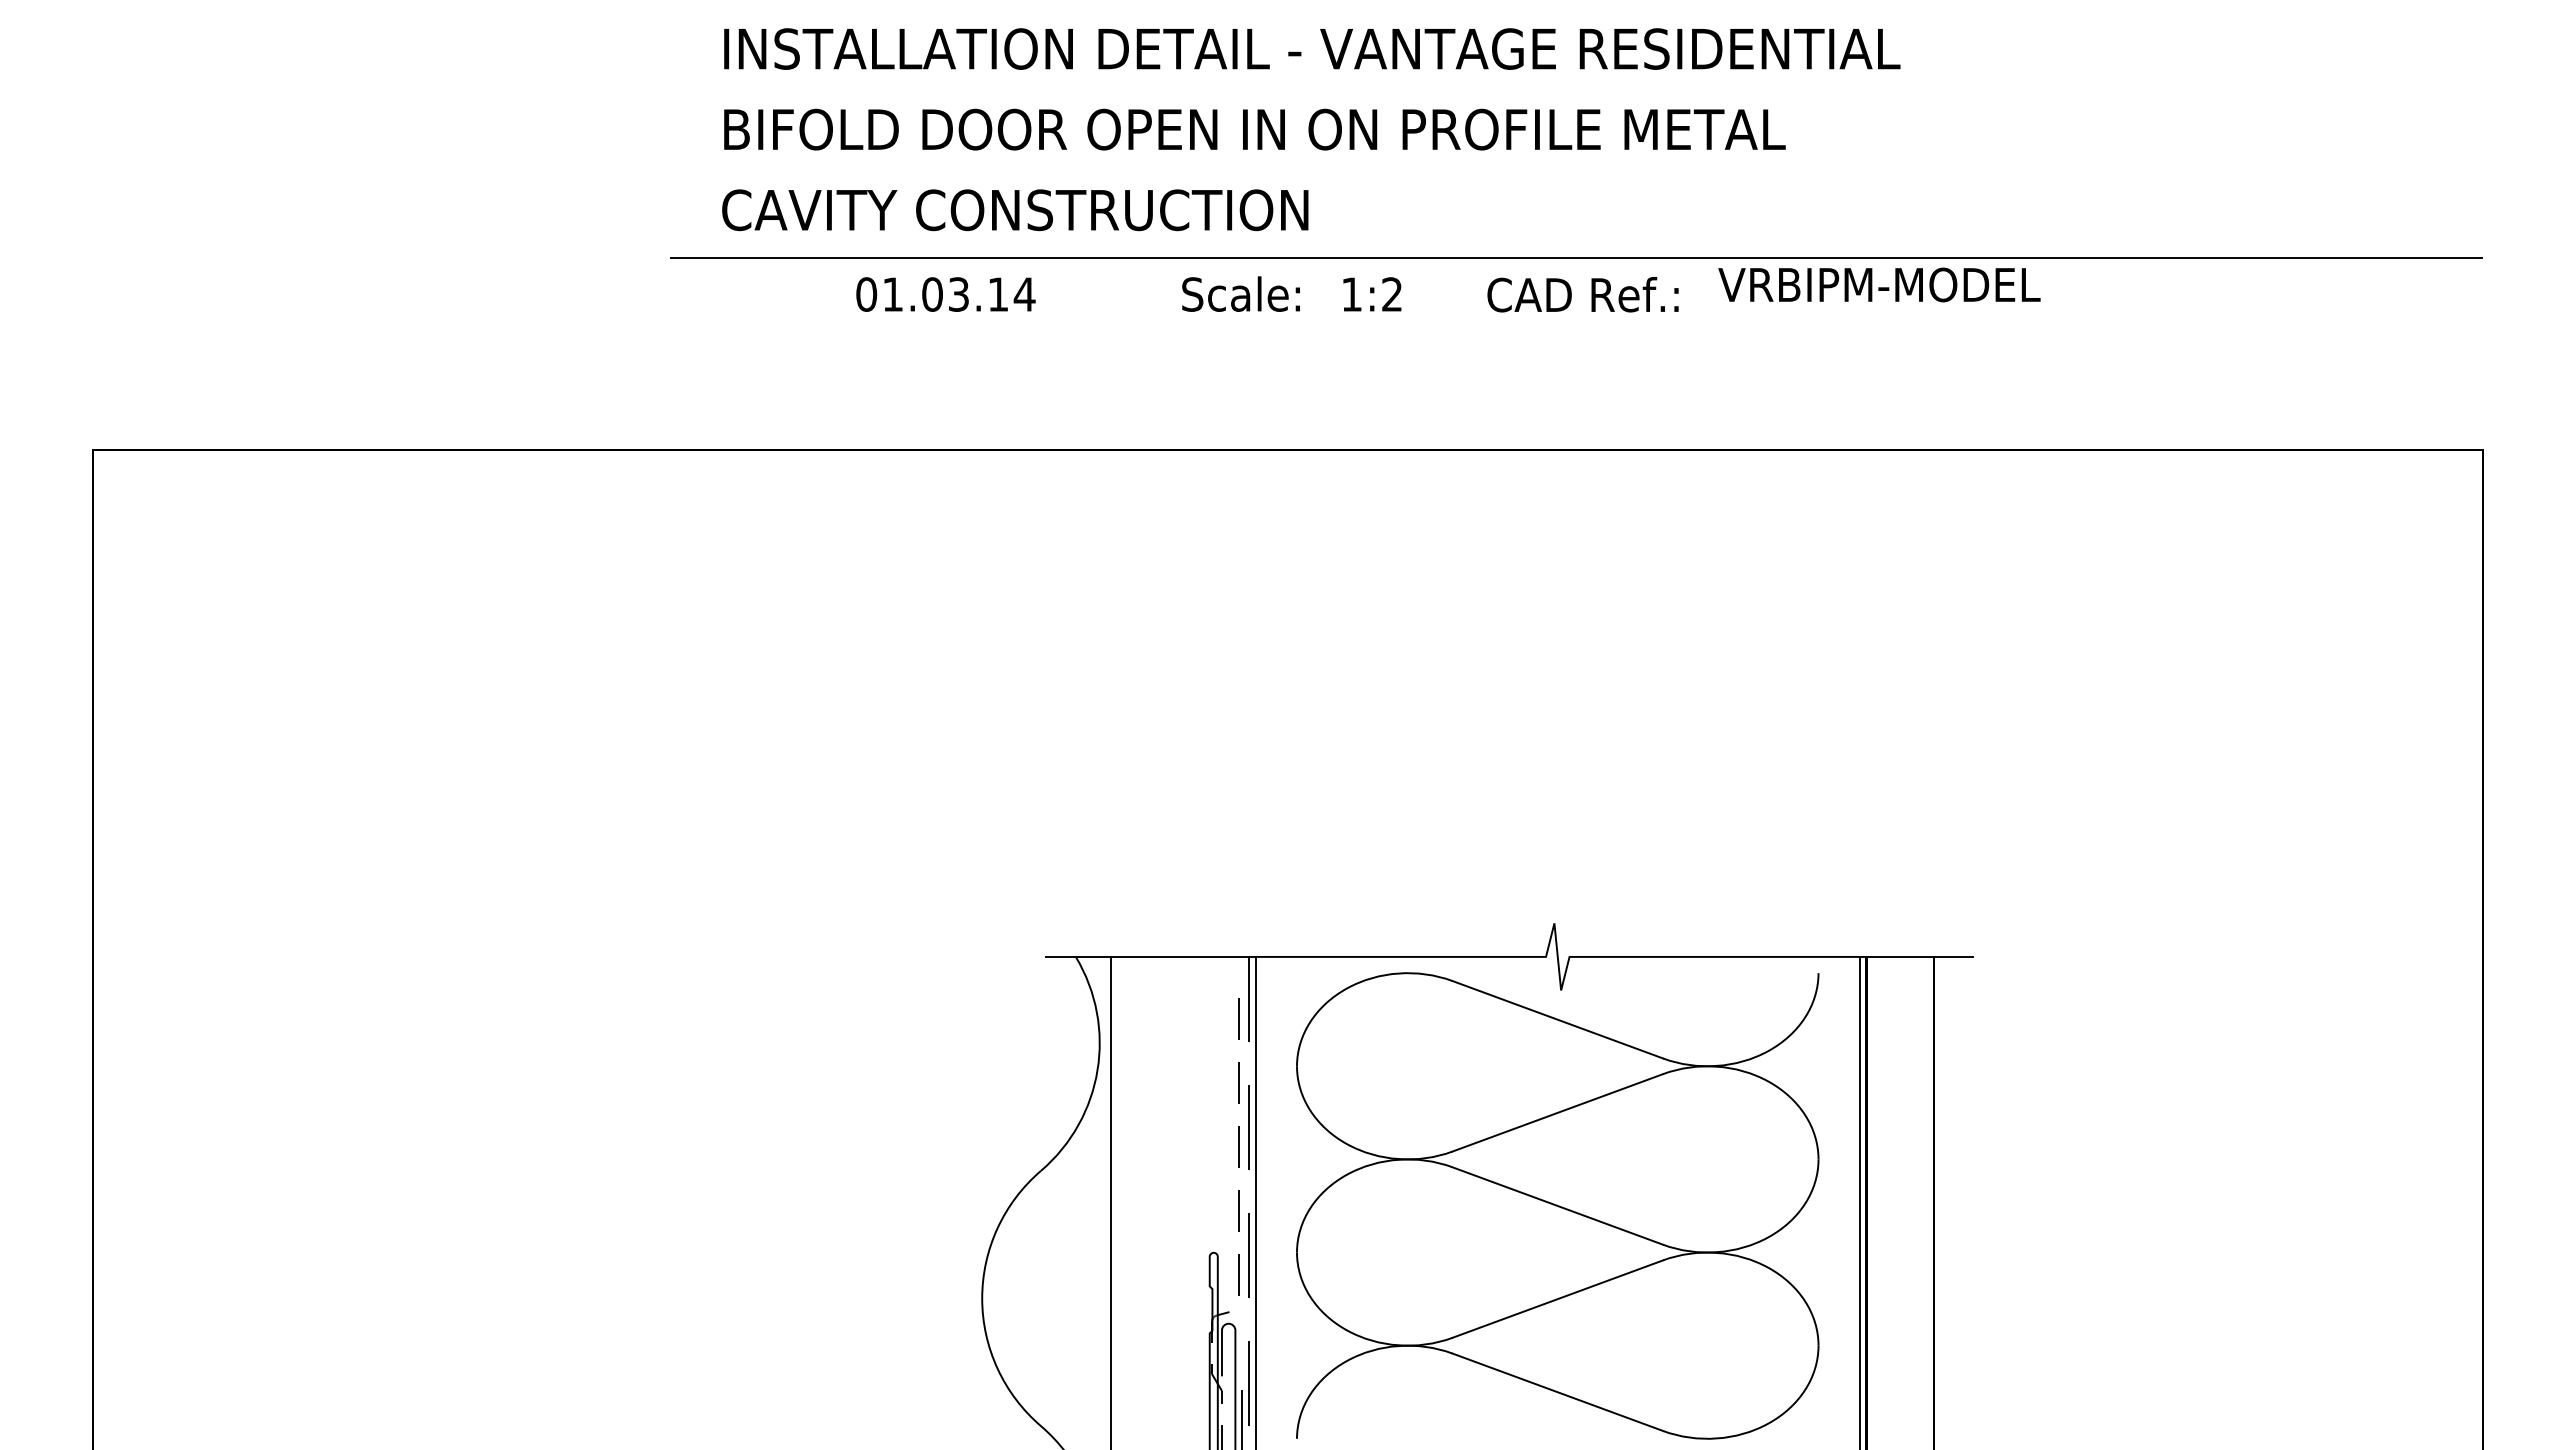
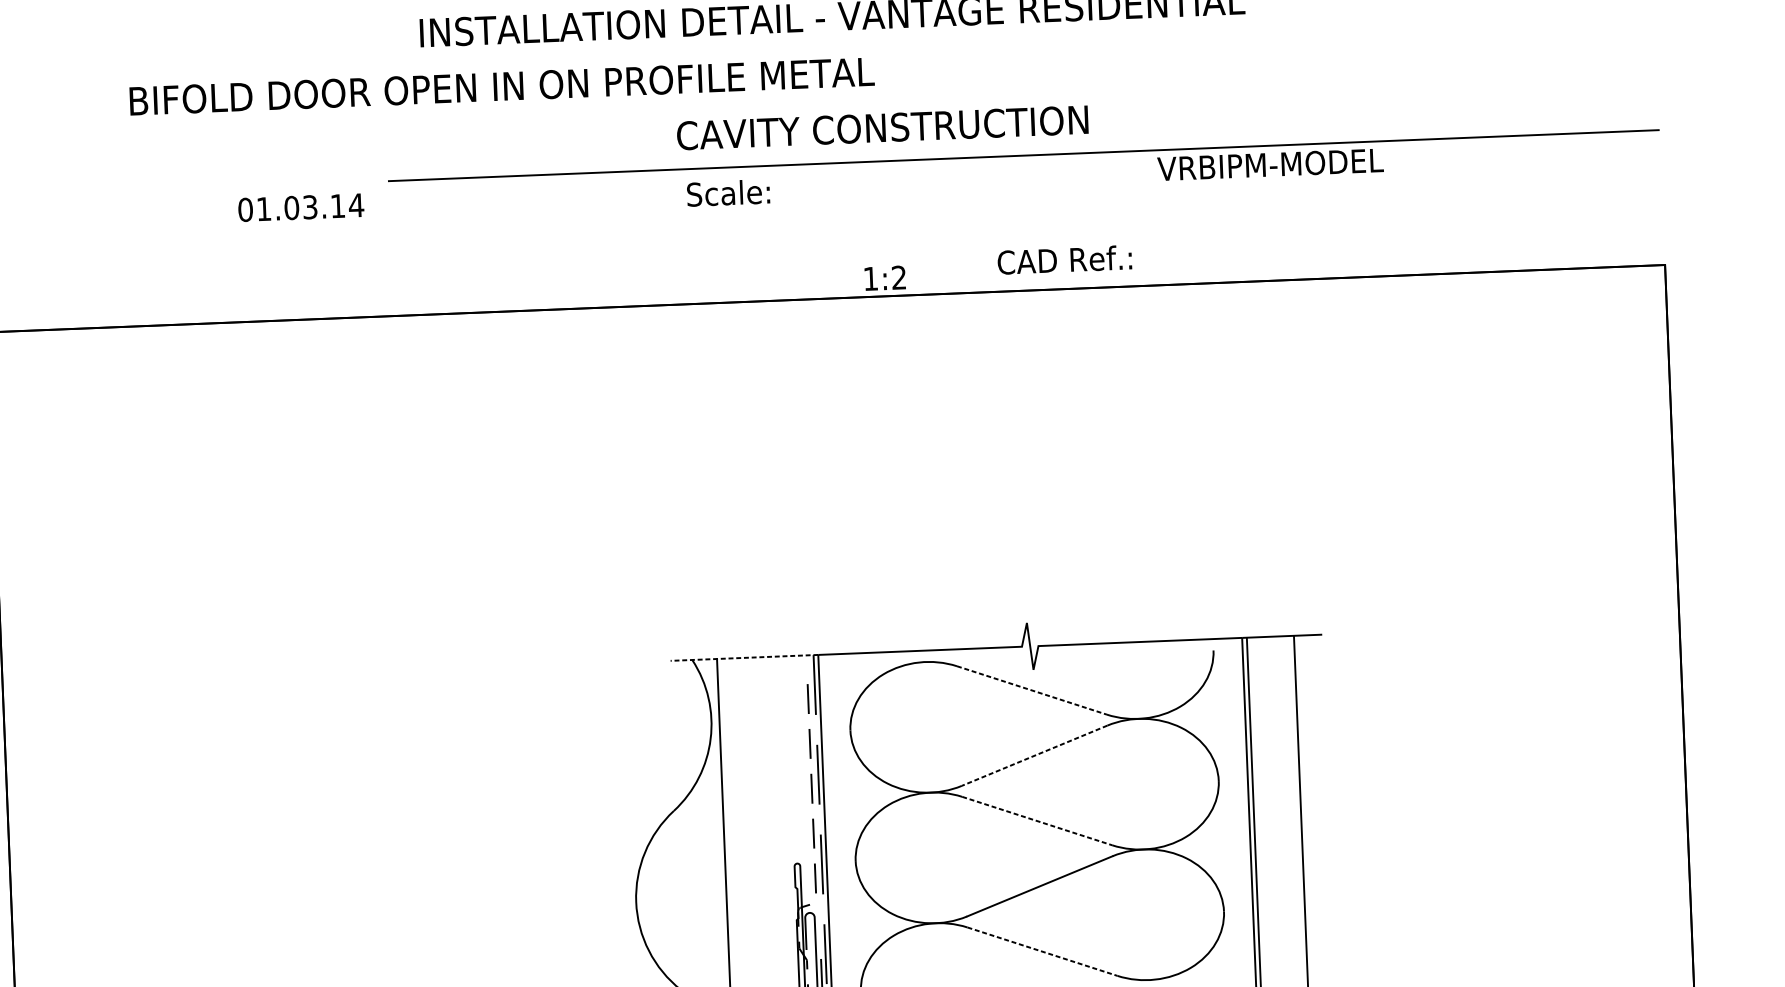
text: (1254, 129) -> (501, 86), moved
text: (1015, 210) -> (882, 128), moved
text: (1879, 284) -> (1270, 164), moved
text: (1240, 293) -> (728, 192), moved
text: (945, 294) -> (300, 207), moved
text: (1372, 294) -> (885, 278), moved
text: (1582, 294) -> (1064, 259), moved
line: (1149, 956) -> (743, 657), solid -> dashed
line: (1558, 1019) -> (1032, 690), solid -> dashed
line: (1557, 1113) -> (1034, 756), solid -> dashed
line: (1558, 1206) -> (1037, 821), solid -> dashed
line: (1558, 1392) -> (1042, 951), solid -> dashed

